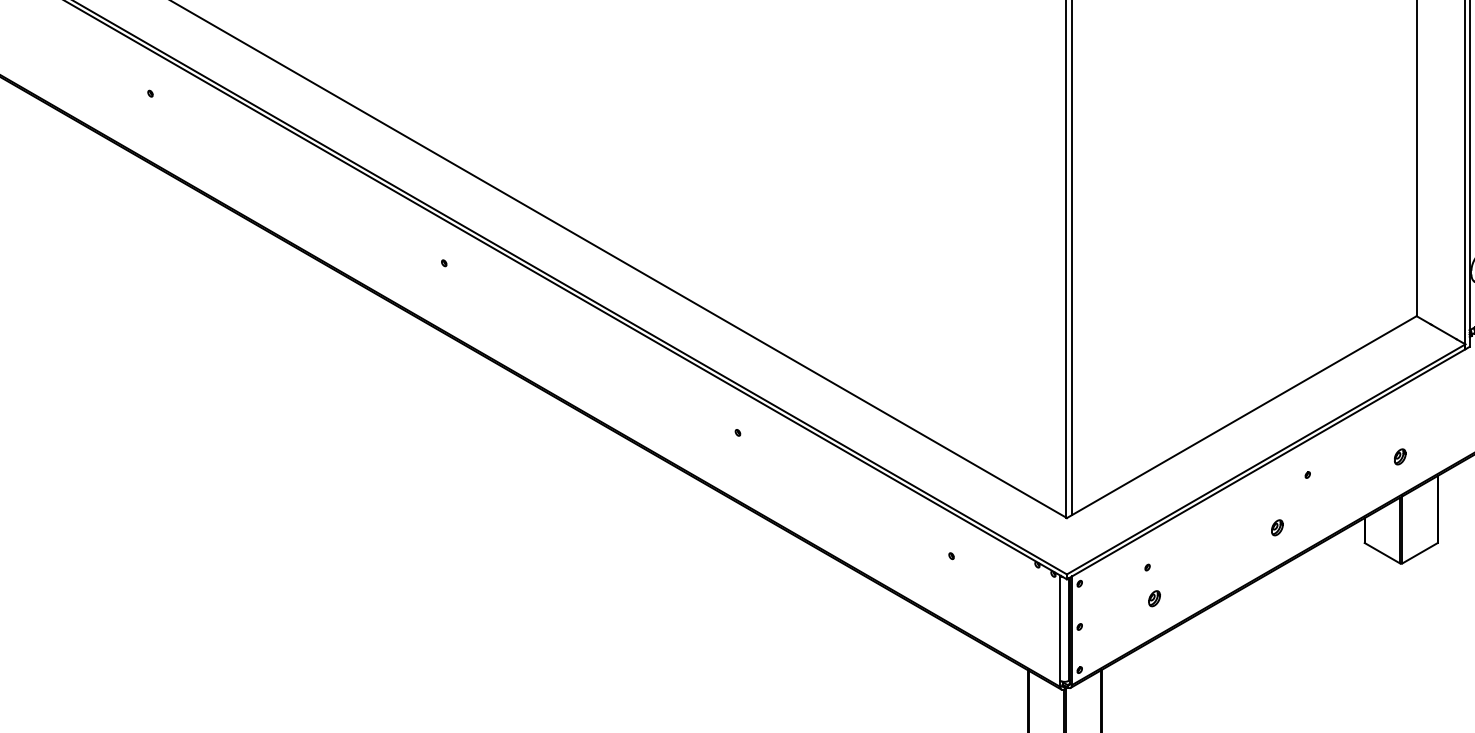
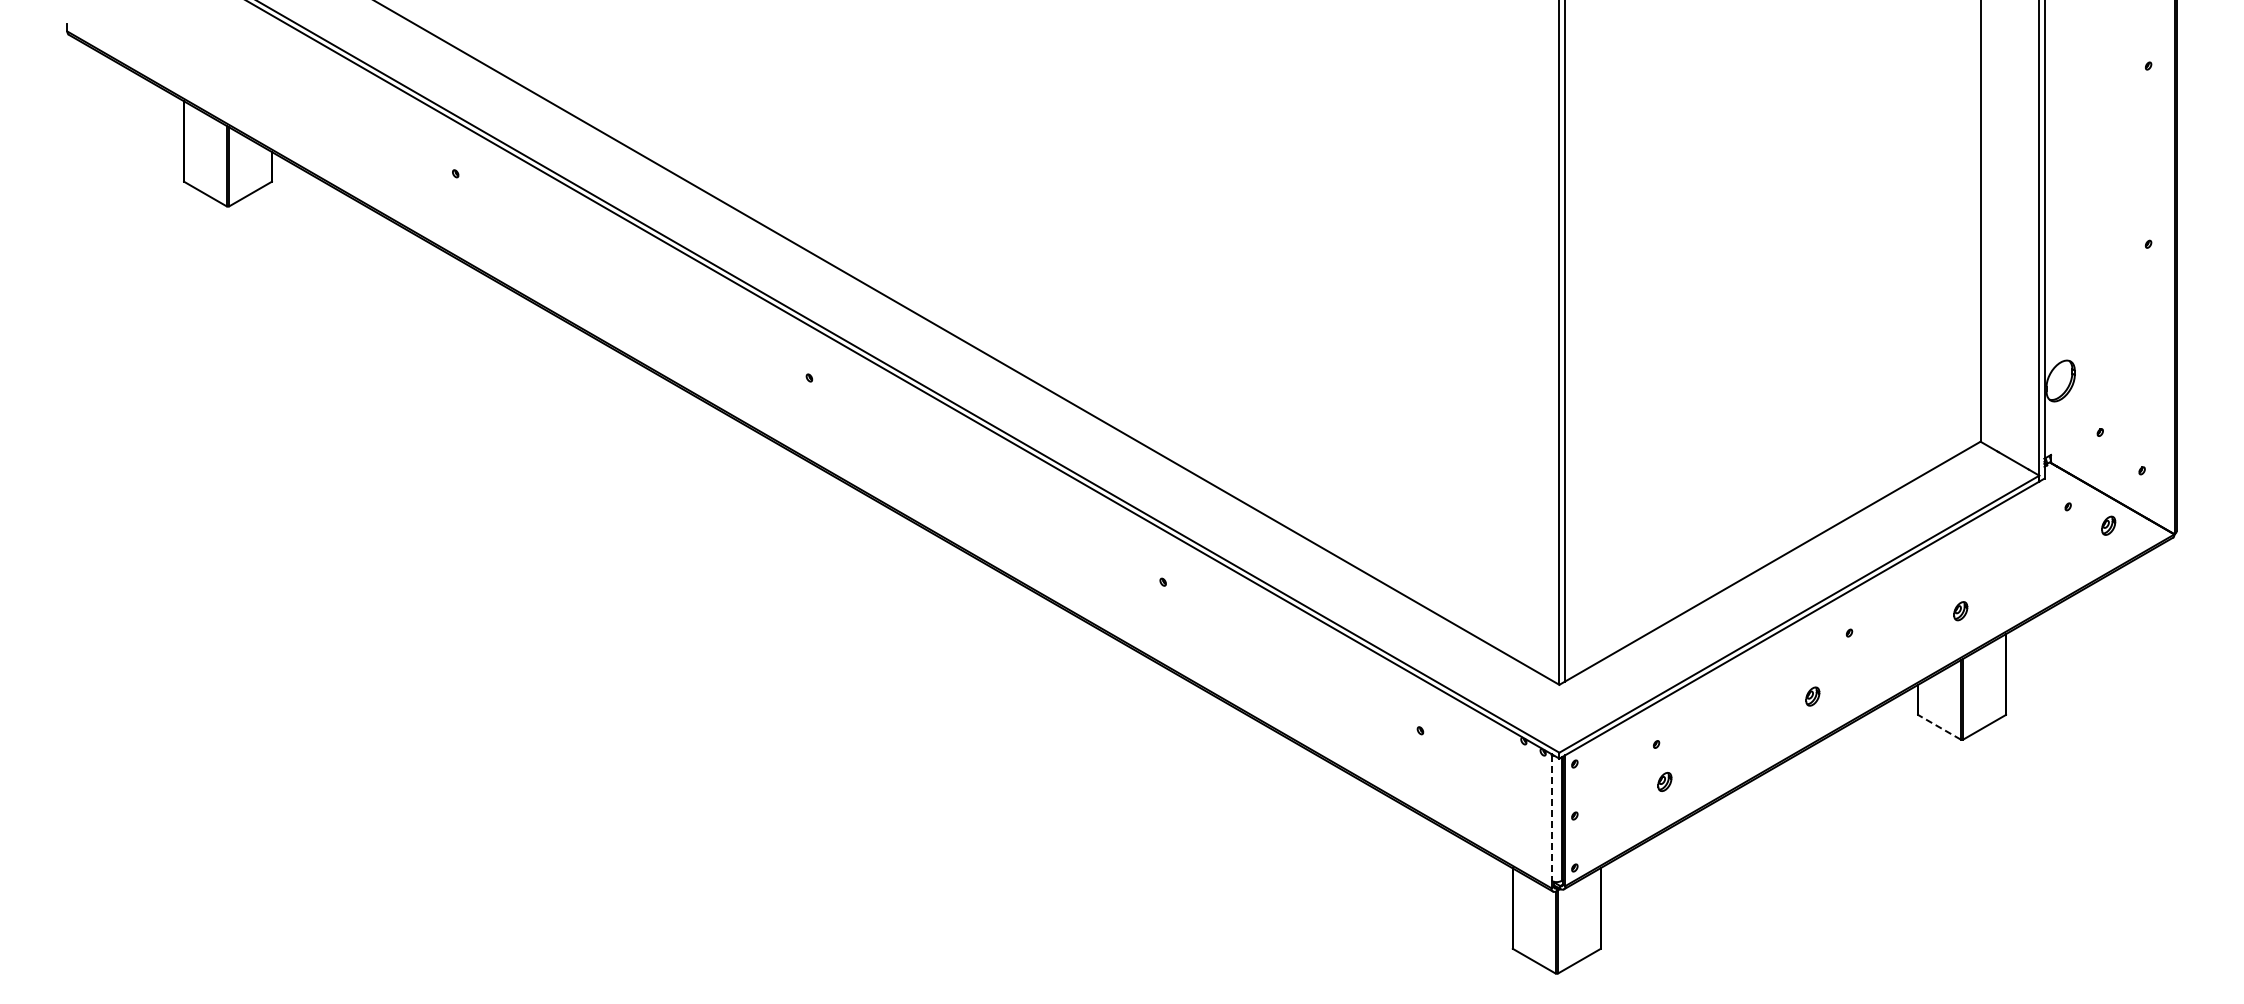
line: (1382, 553) -> (1939, 727), solid -> dashed
line: (1060, 628) -> (1551, 817), solid -> dashed

